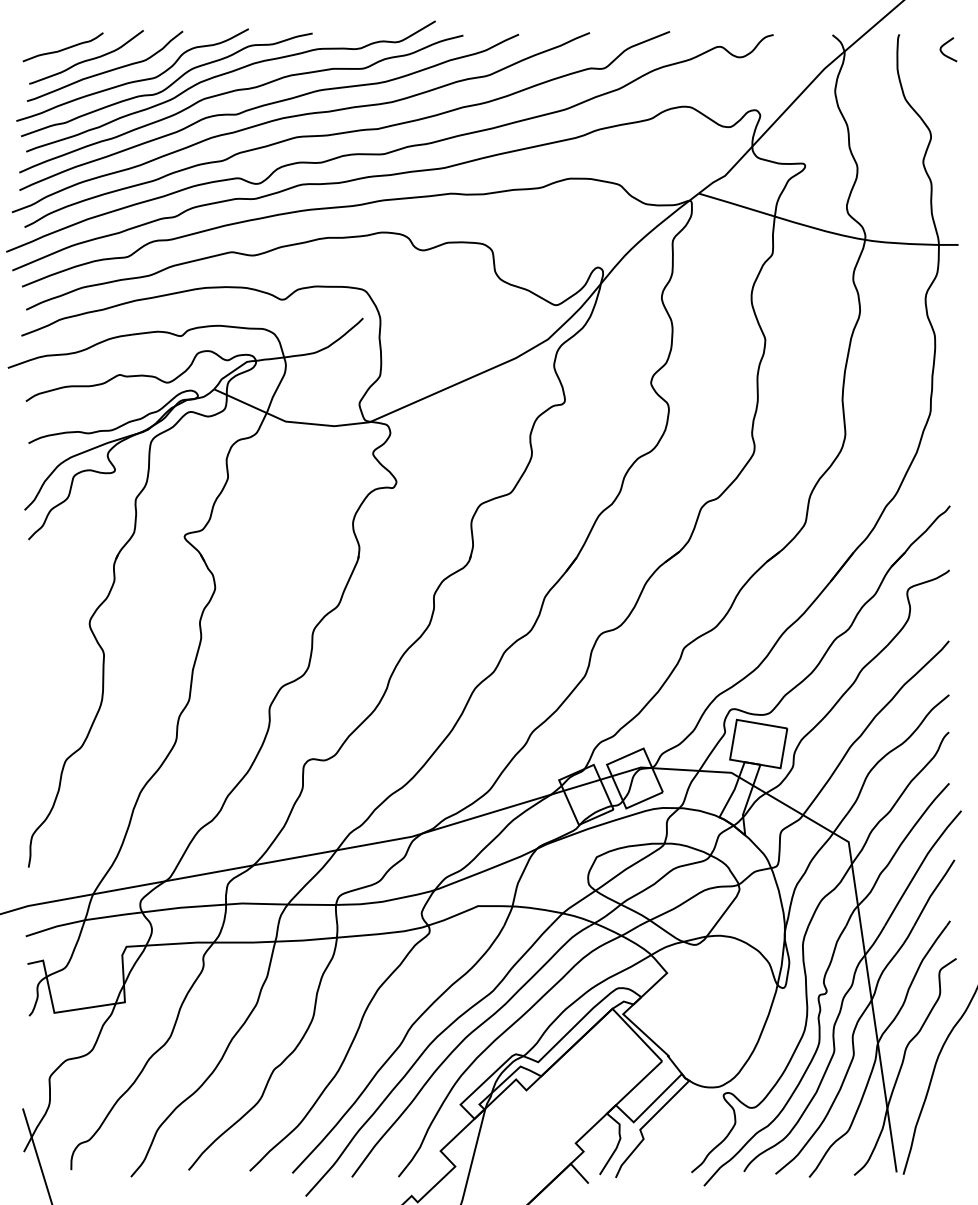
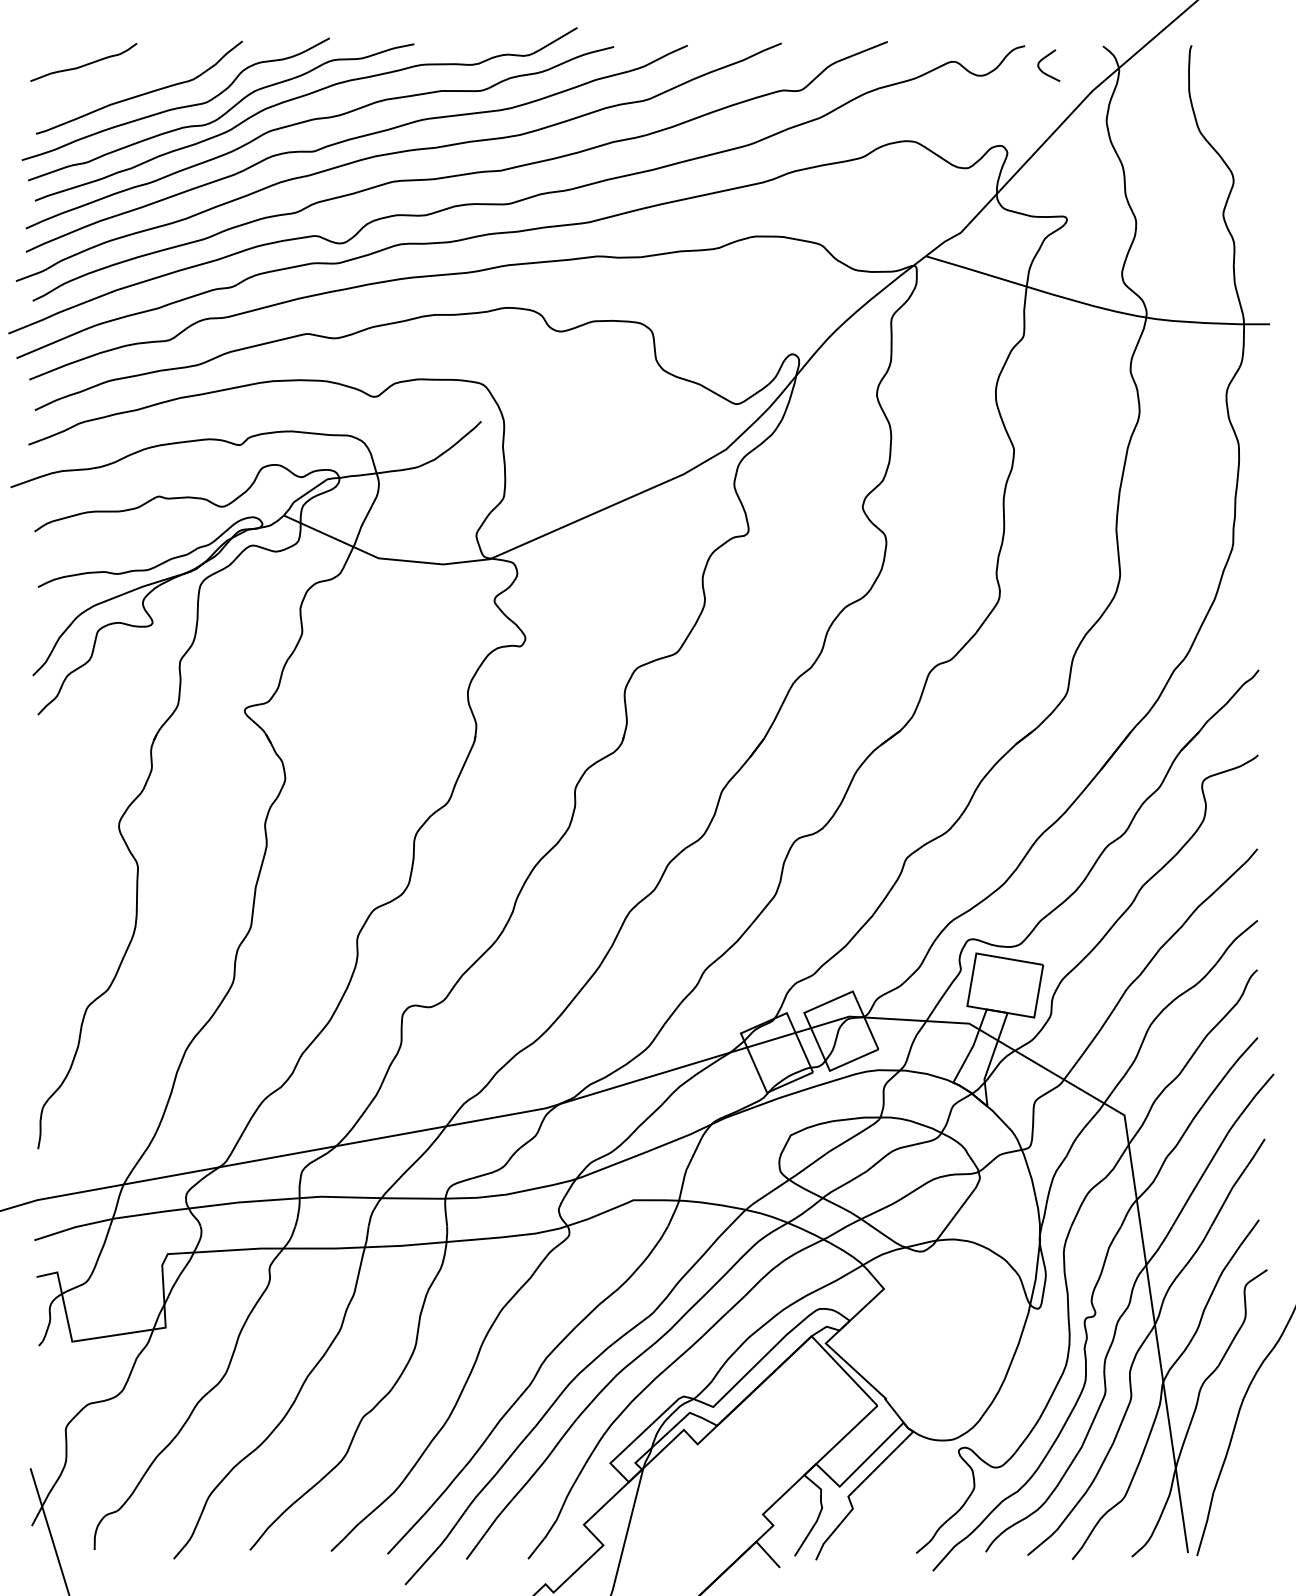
curve: (946, 44) -> (1046, 58), moved
curve: (86, 59) -> (114, 78), removed

